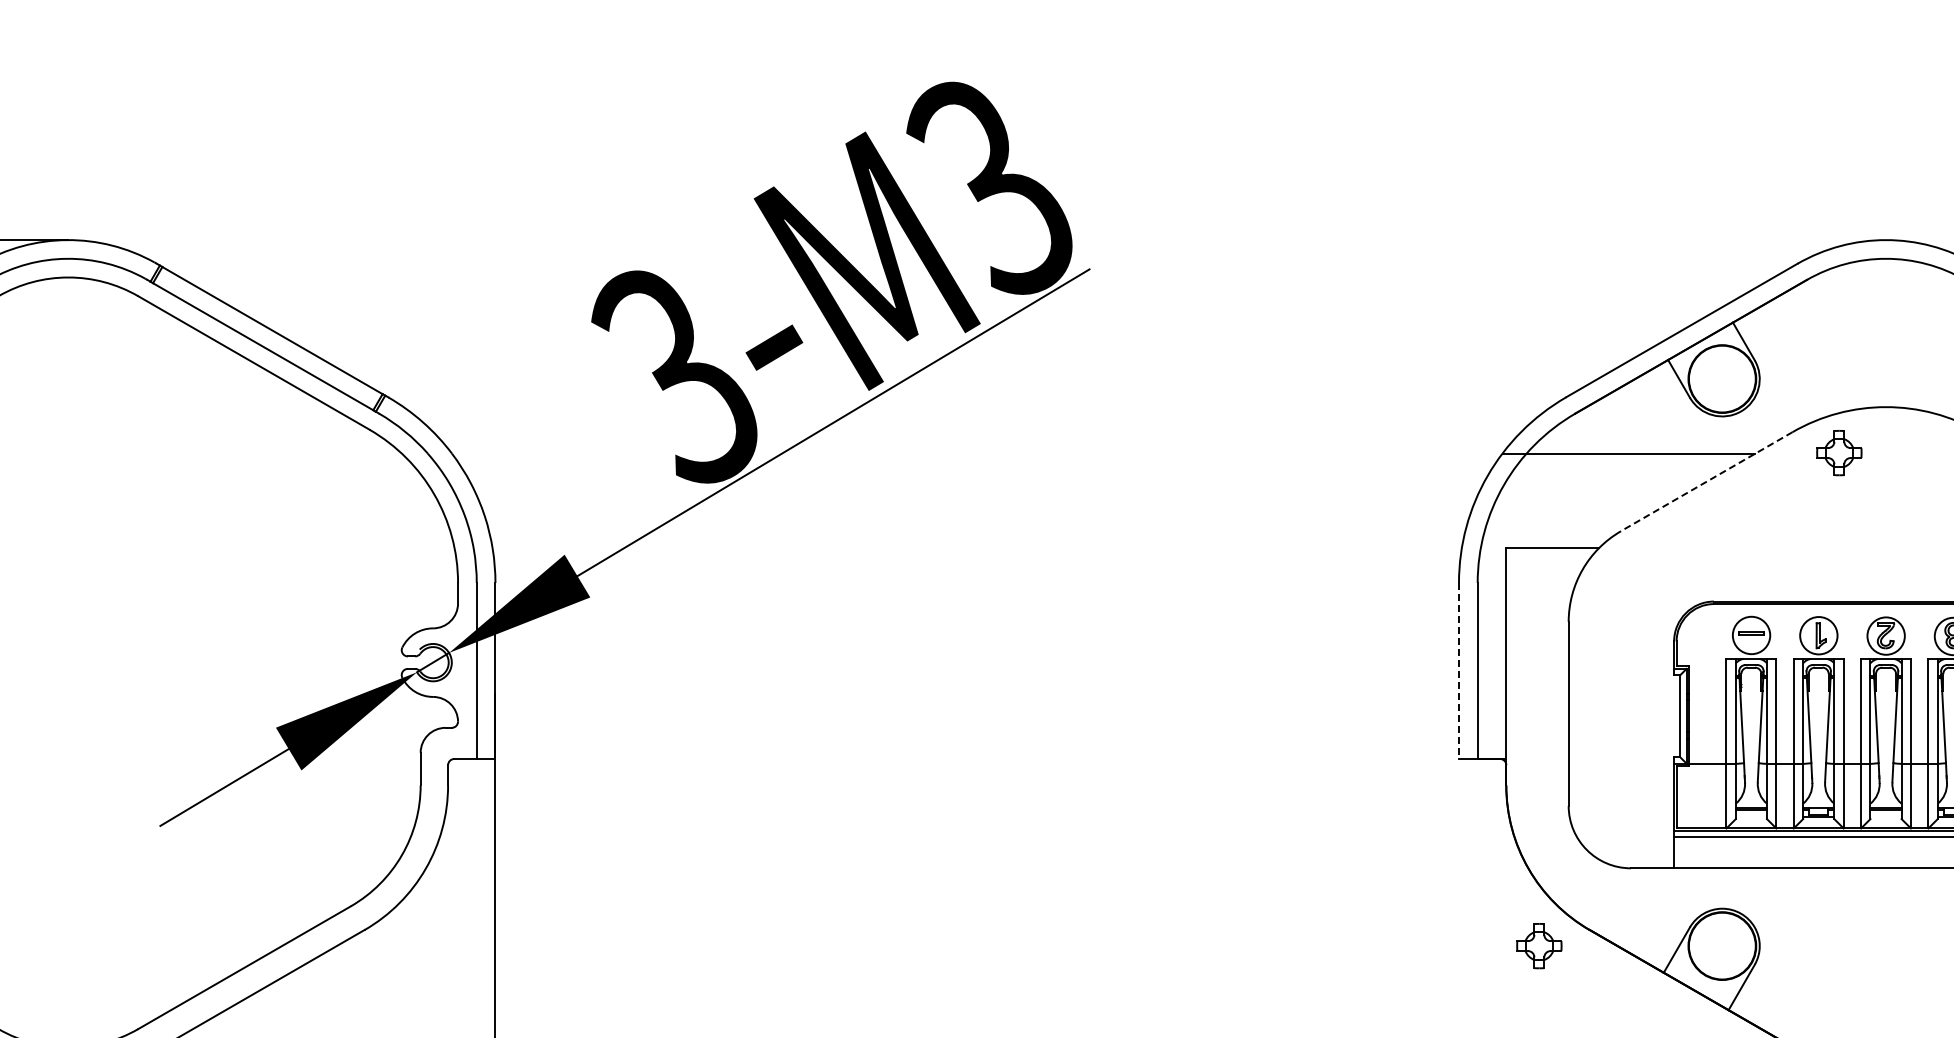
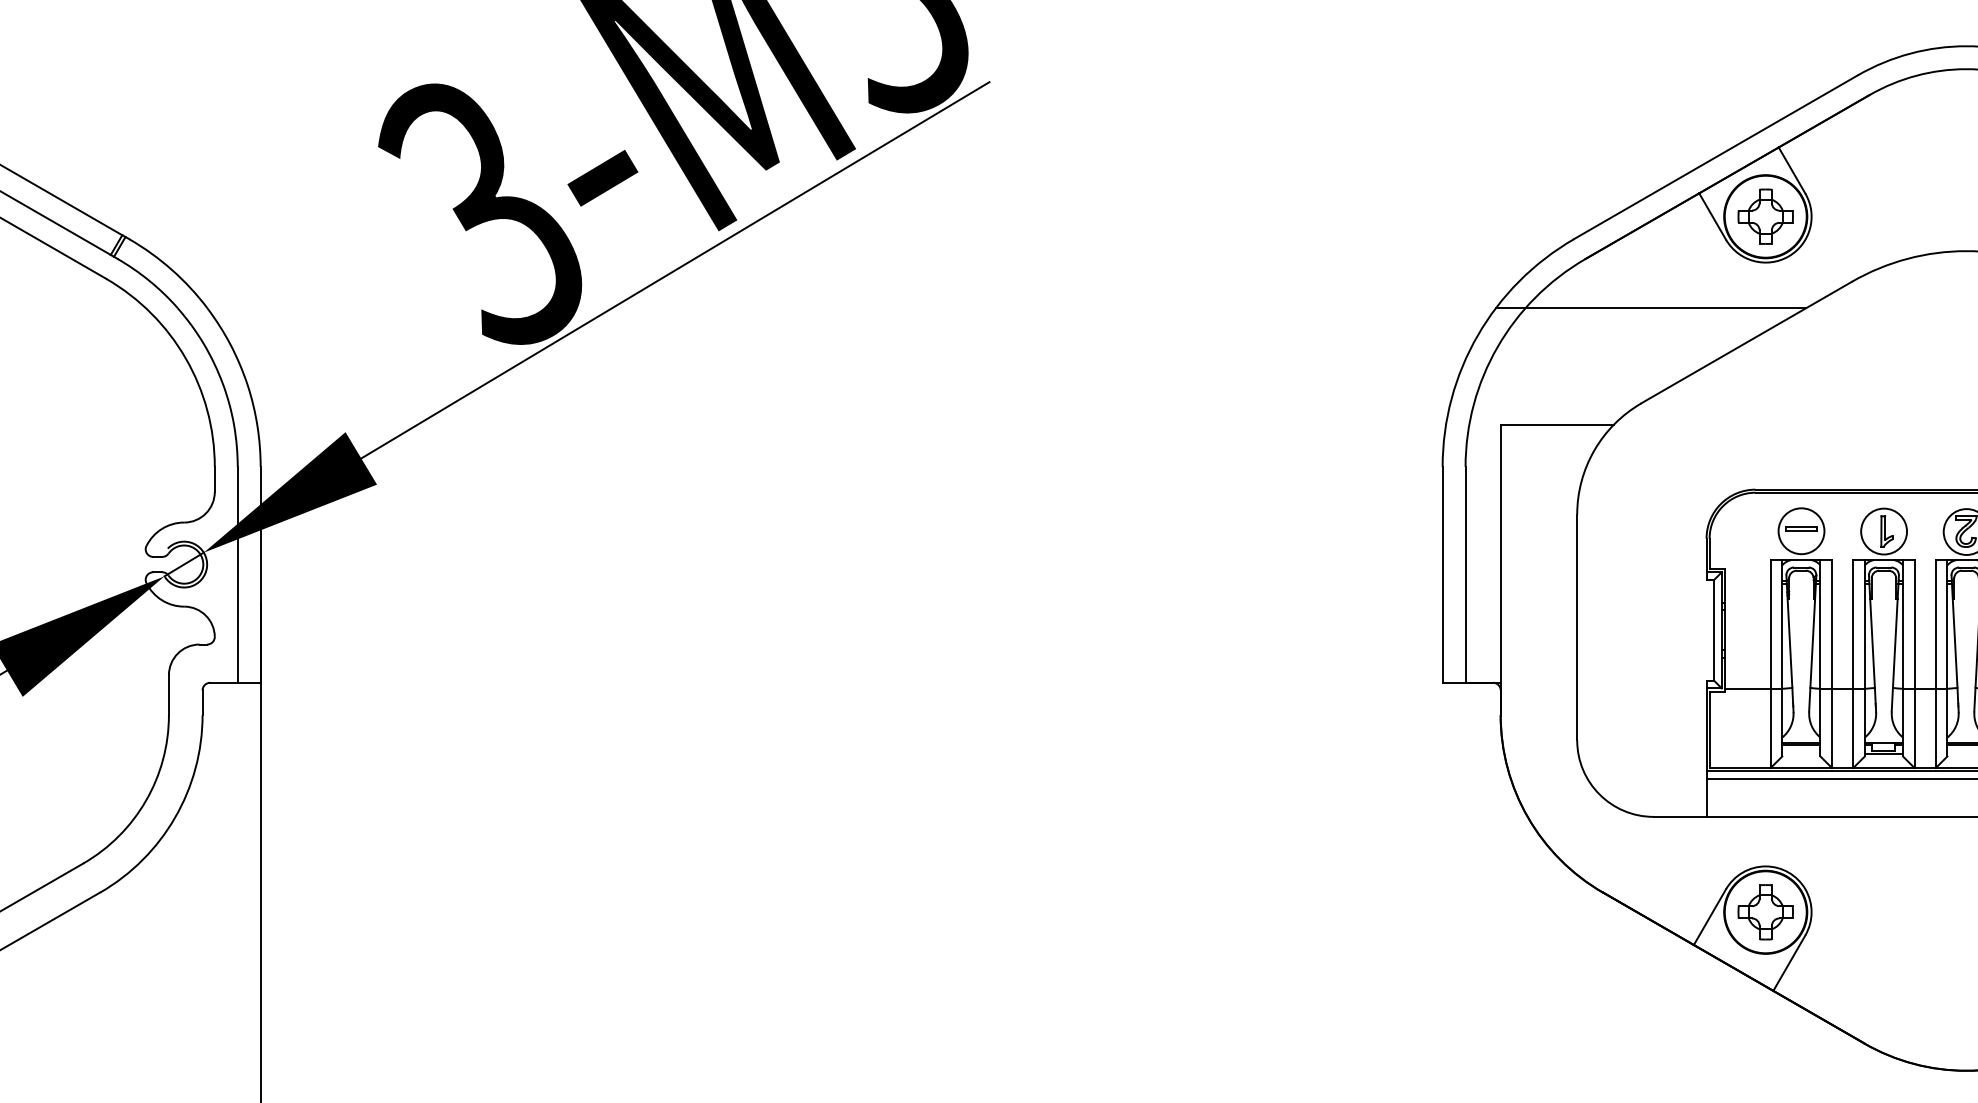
part: (1839, 453) -> (1765, 217), moved
line: (1706, 481) -> (1746, 342), dashed -> solid
line: (1458, 671) -> (1442, 575), dashed -> solid
part: (1539, 946) -> (1765, 912), moved

